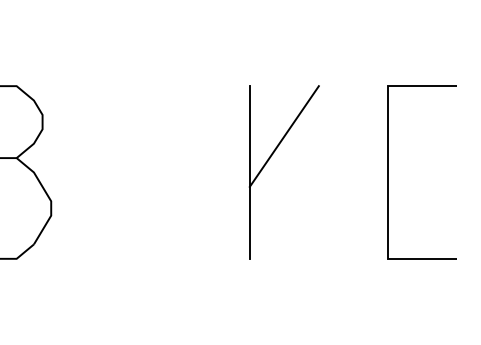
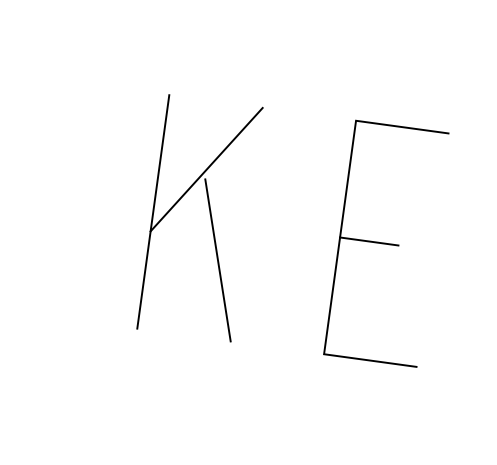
line: (409, 172) -> (369, 241), added
line: (301, 200) -> (217, 259), added

